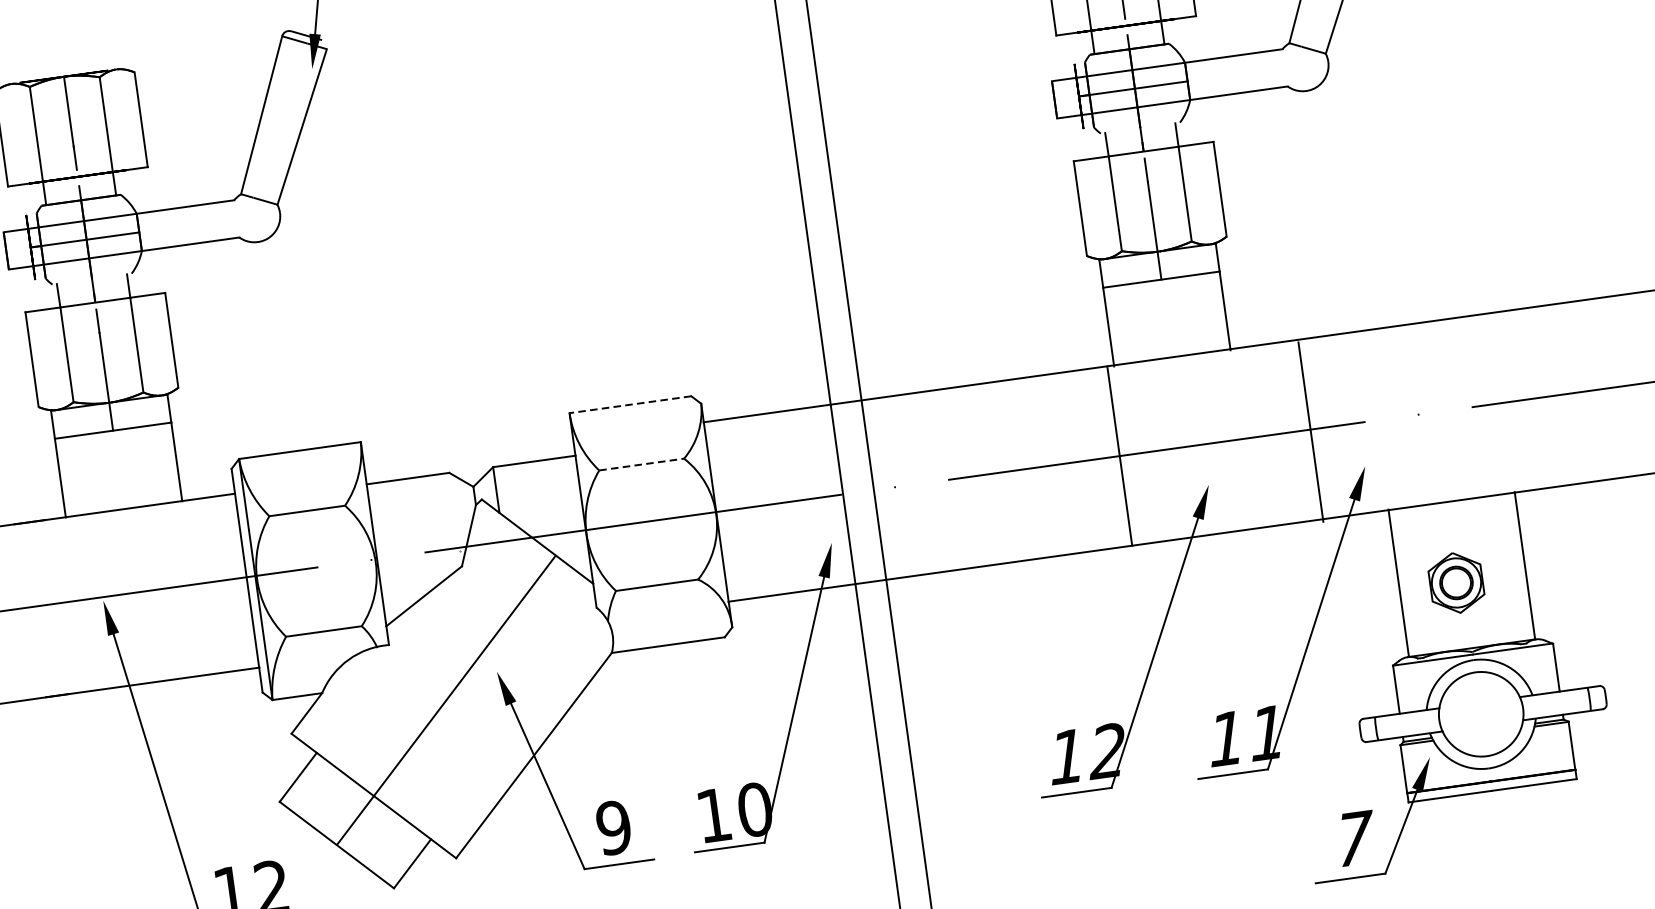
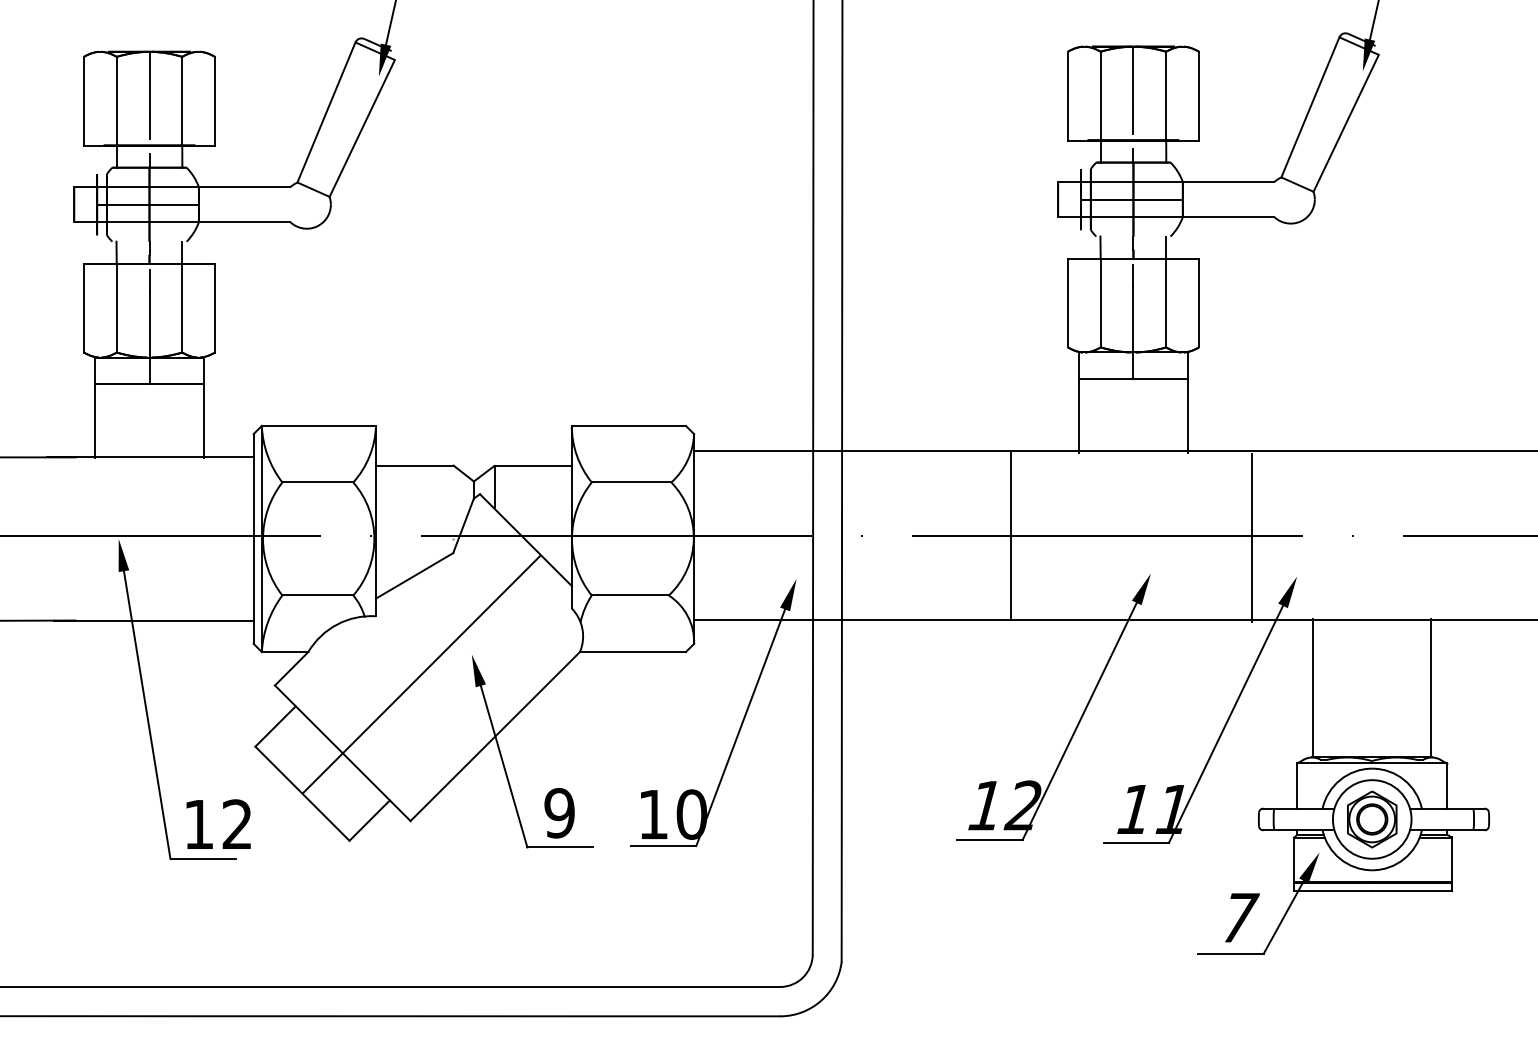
line: (629, 404) -> (628, 425), dashed -> solid
line: (1119, 455) -> (1010, 535), moved
line: (641, 464) -> (631, 482), dashed -> solid
part: (1456, 582) -> (1372, 819), moved

